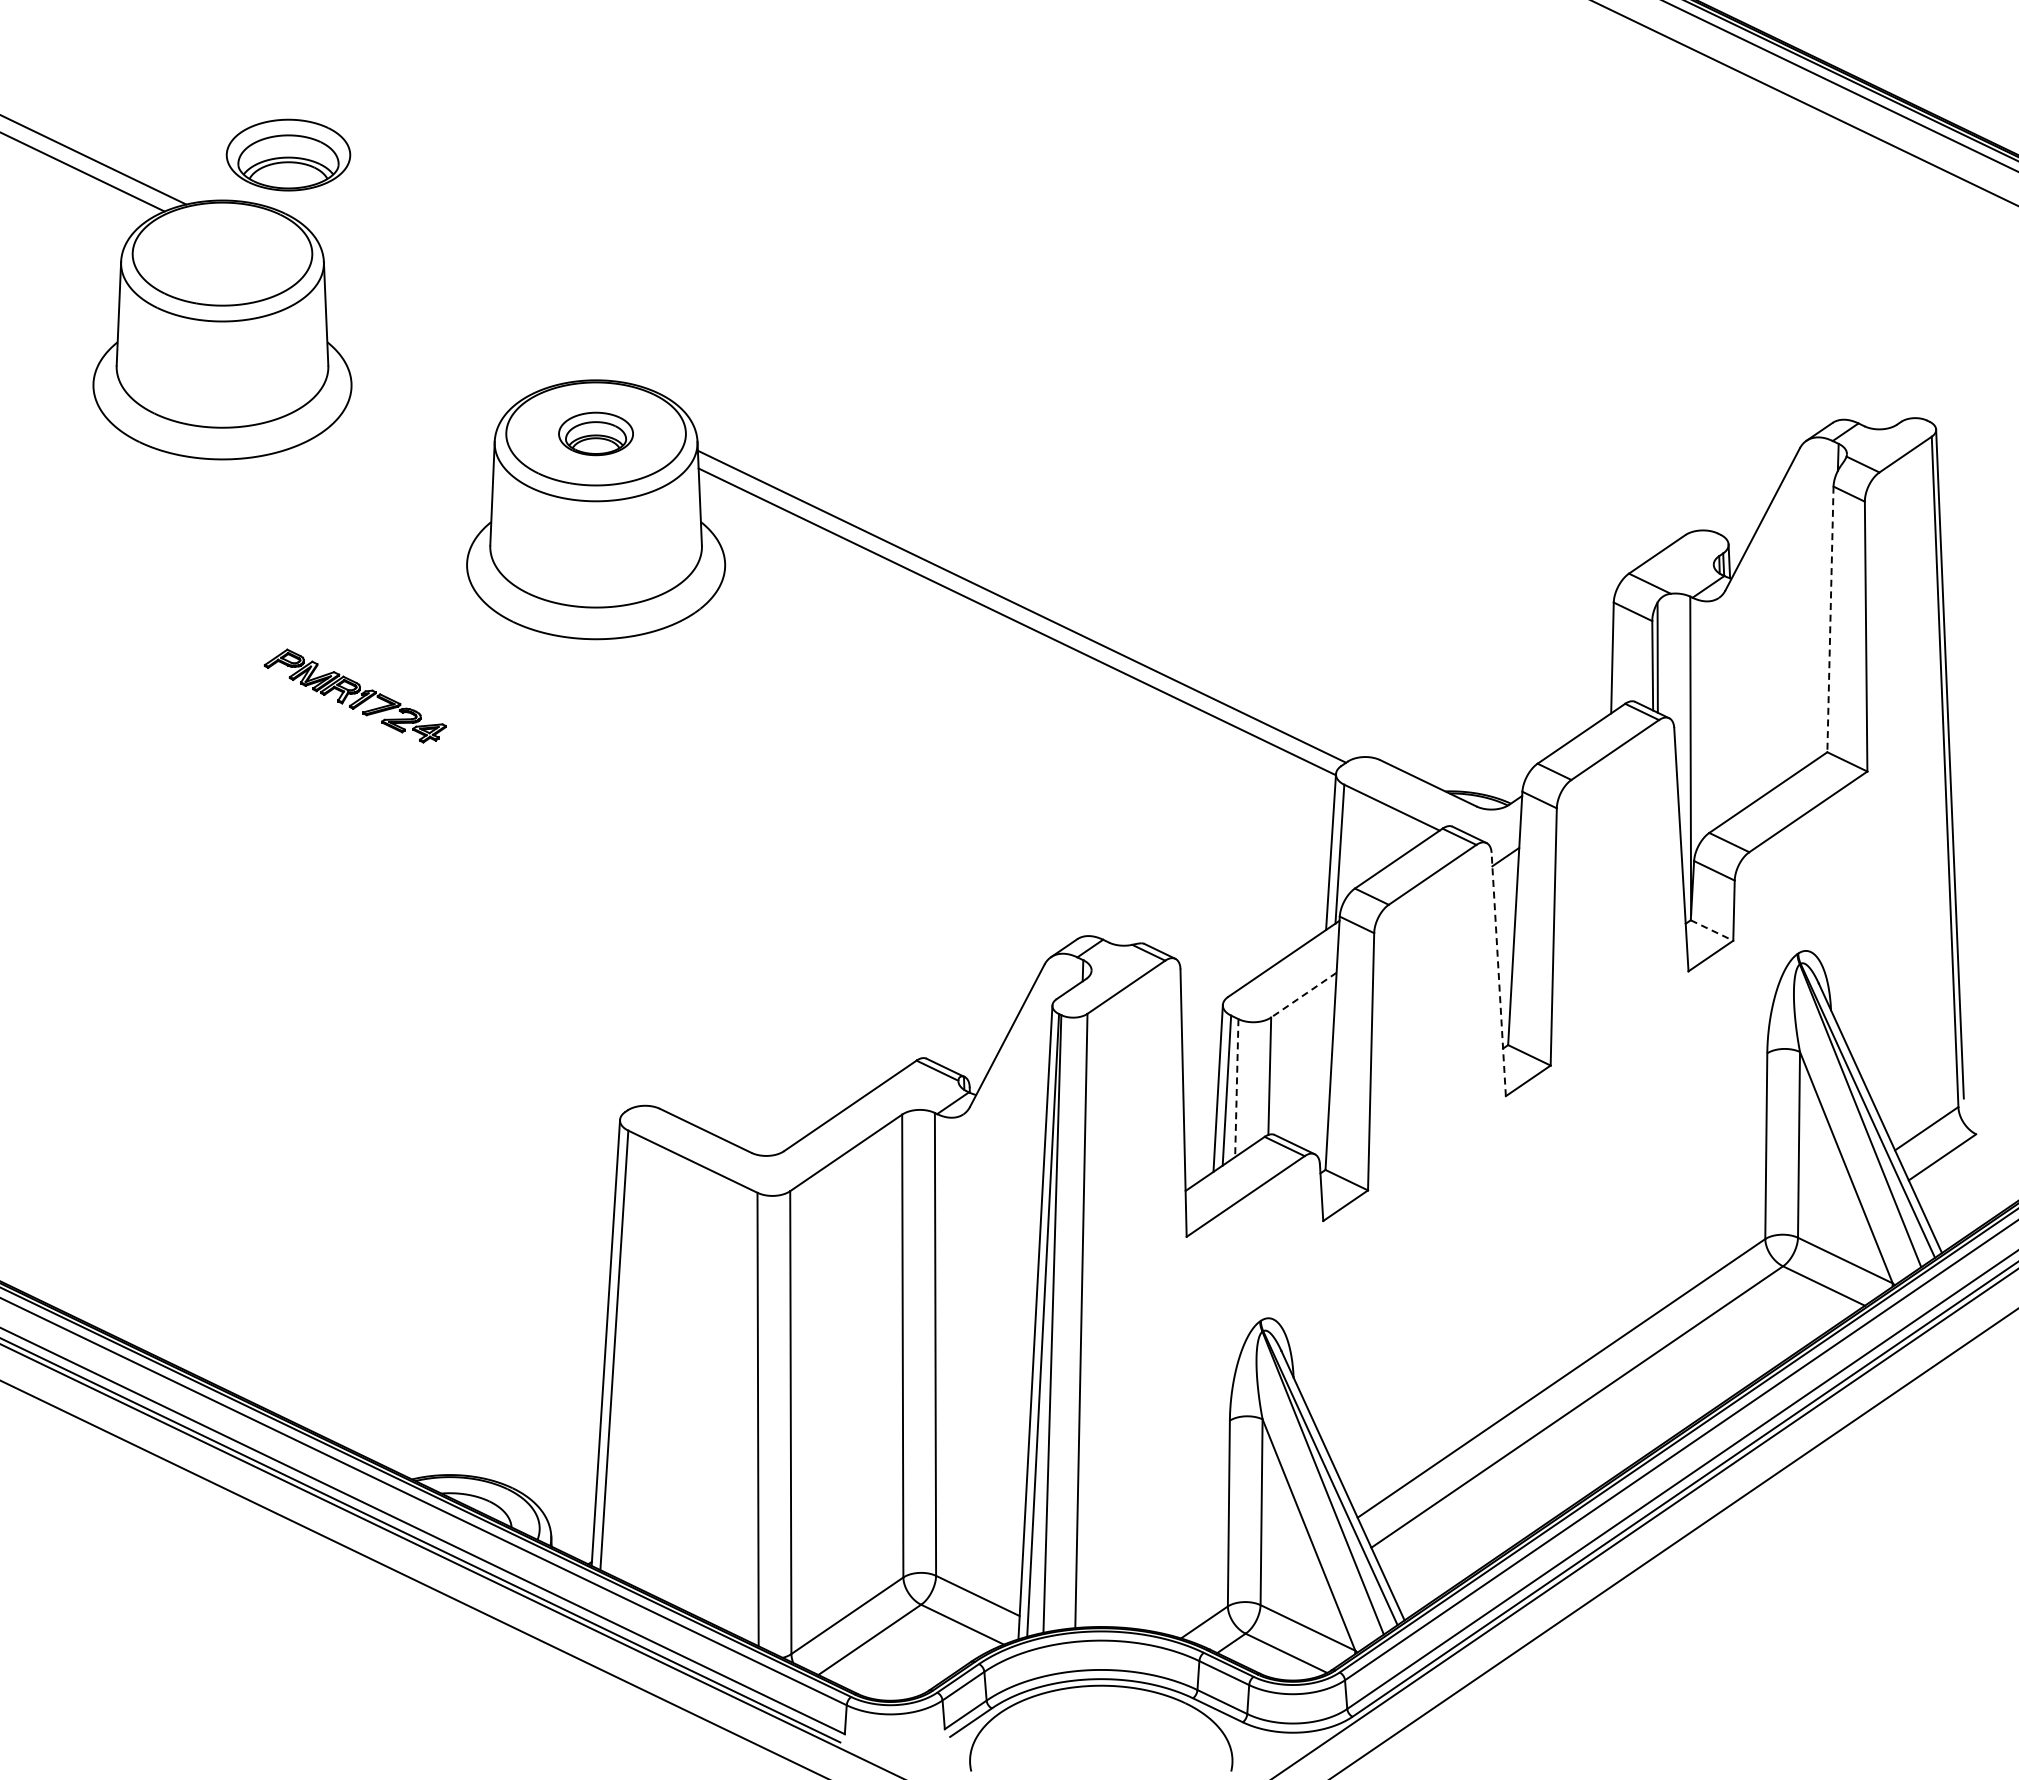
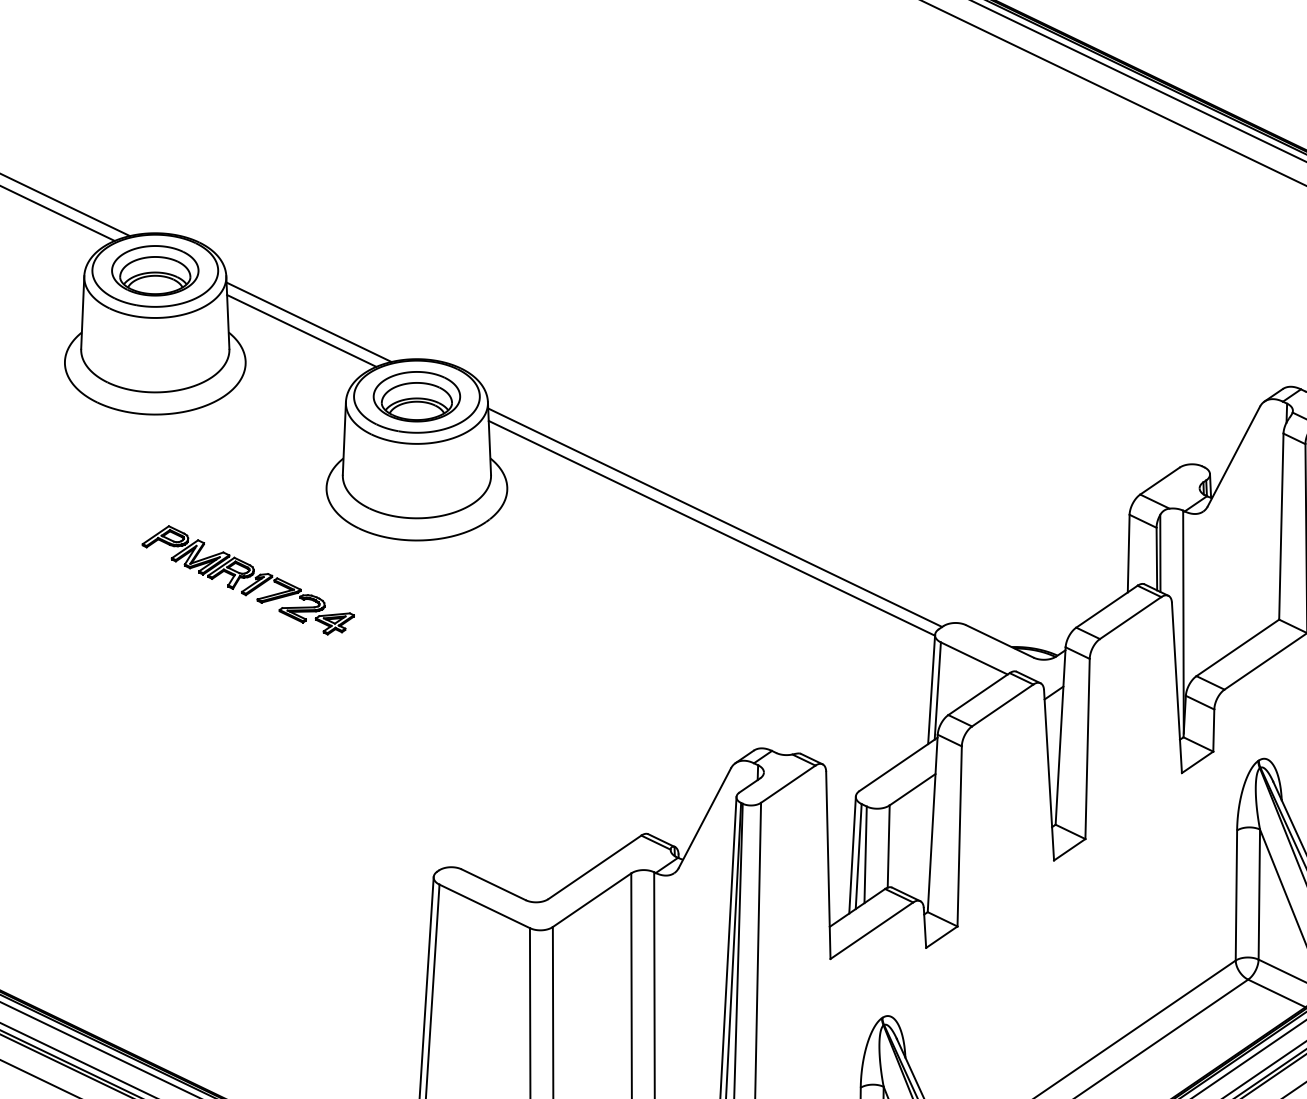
part: (288, 154) -> (155, 270), moved
line: (441, 327) -> (308, 322), added
line: (431, 339) -> (301, 330), added
part: (595, 433) -> (416, 396), size x1.67
line: (1830, 619) -> (1281, 526), dashed -> solid
part: (355, 695) -> (248, 579), size x1.67
line: (1712, 930) -> (1198, 744), dashed -> solid
line: (1498, 974) -> (1048, 775), dashed -> solid
line: (1303, 995) -> (912, 789), dashed -> solid
line: (1236, 1088) -> (865, 855), dashed -> solid

